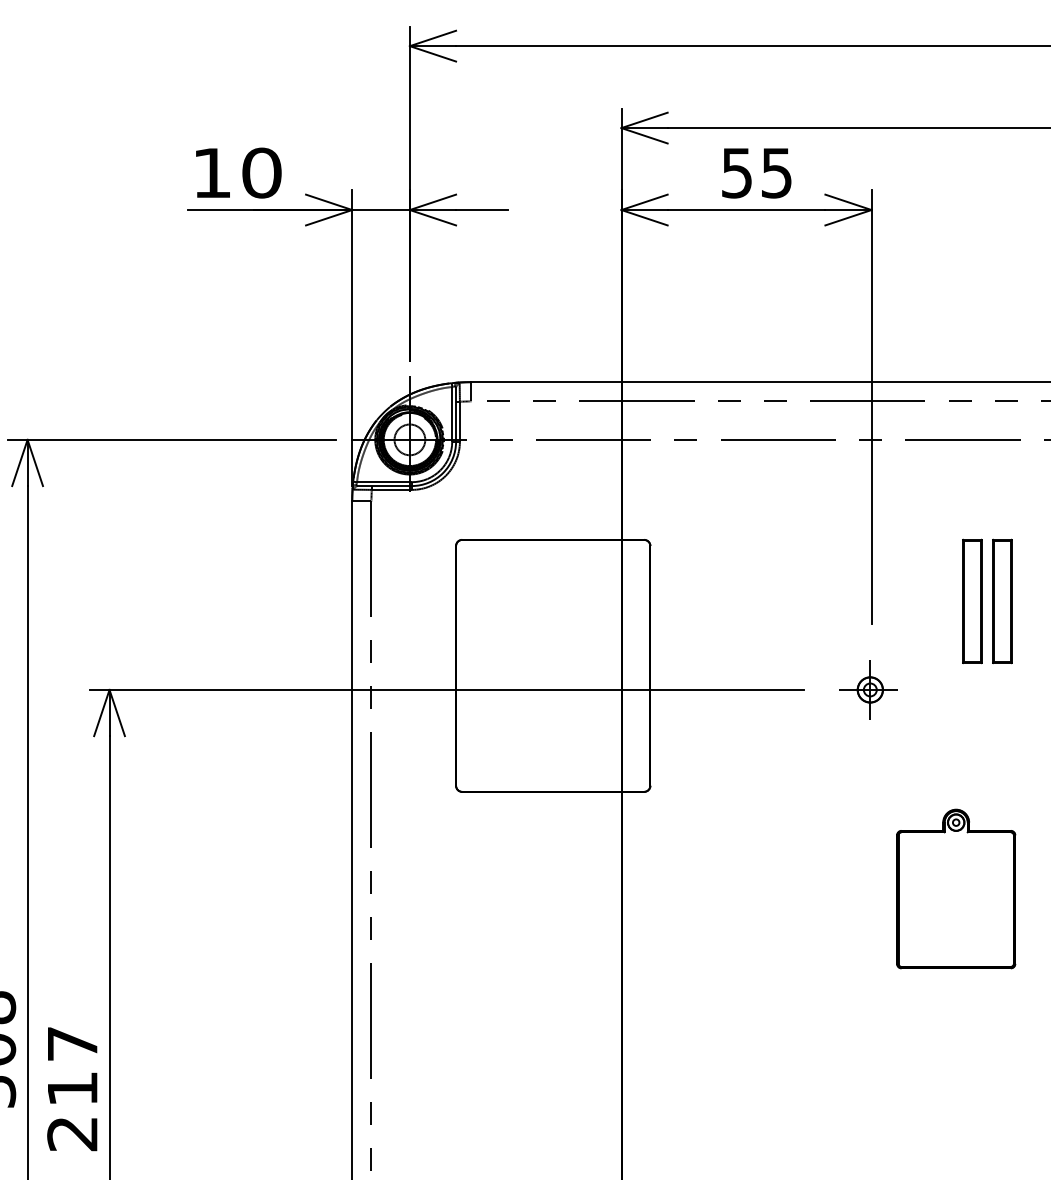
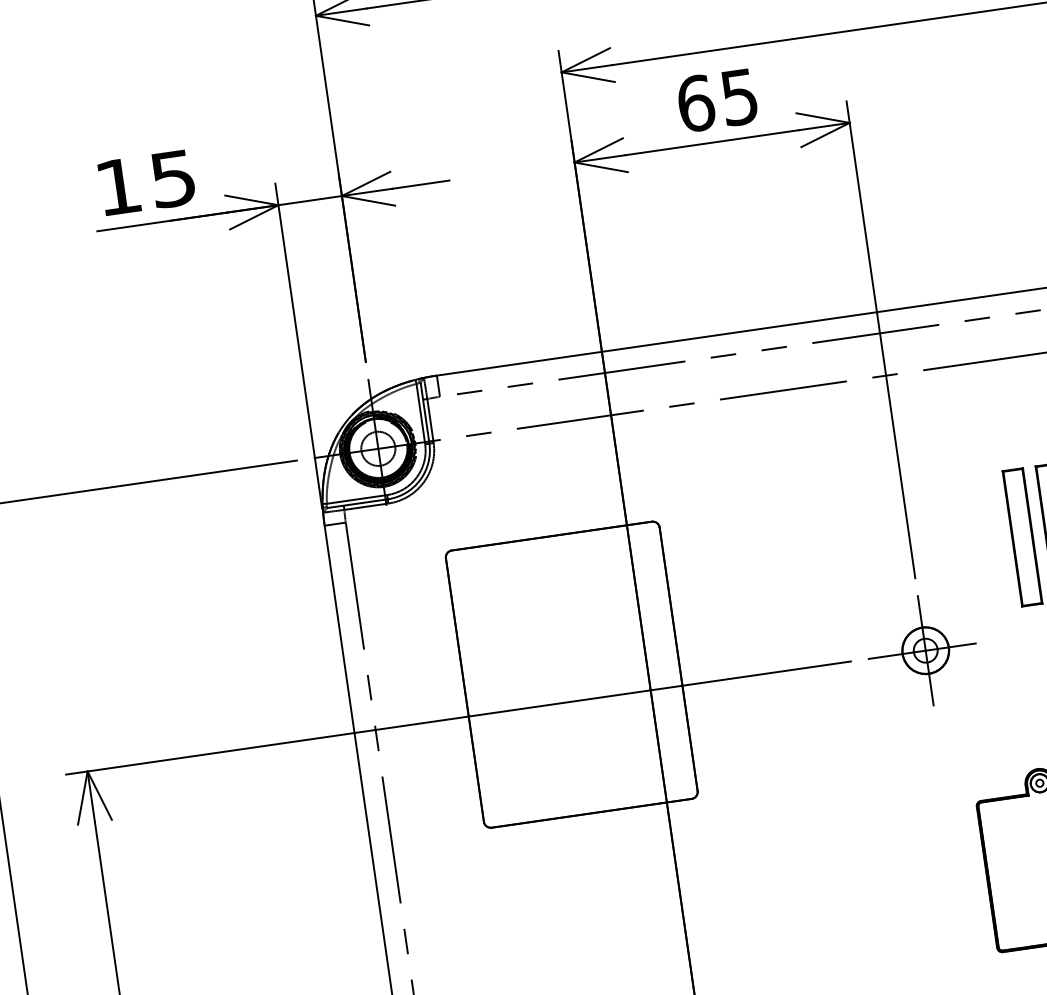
text: (261, 172) -> (172, 178), 10 -> 15
text: (737, 172) -> (696, 102), 55 -> 65
part: (868, 689) -> (922, 650), size x1.67

